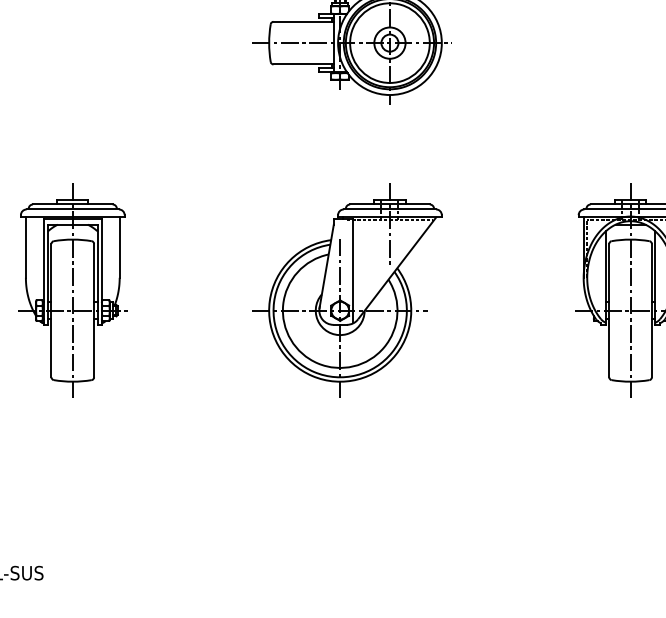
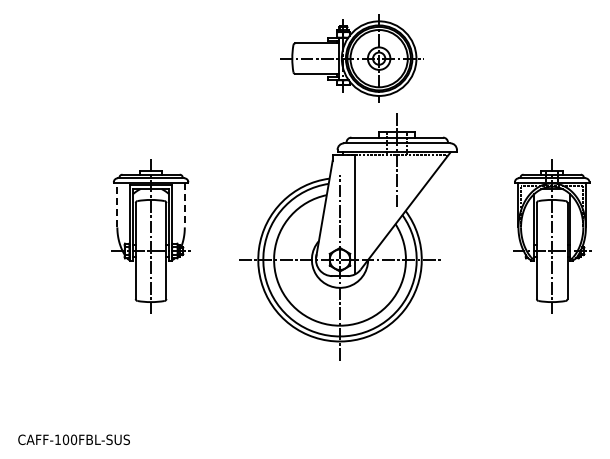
line: (26, 245) -> (117, 204), solid -> dashed
line: (119, 247) -> (184, 205), solid -> dashed
part: (347, 290) -> (348, 236), size x1.6

